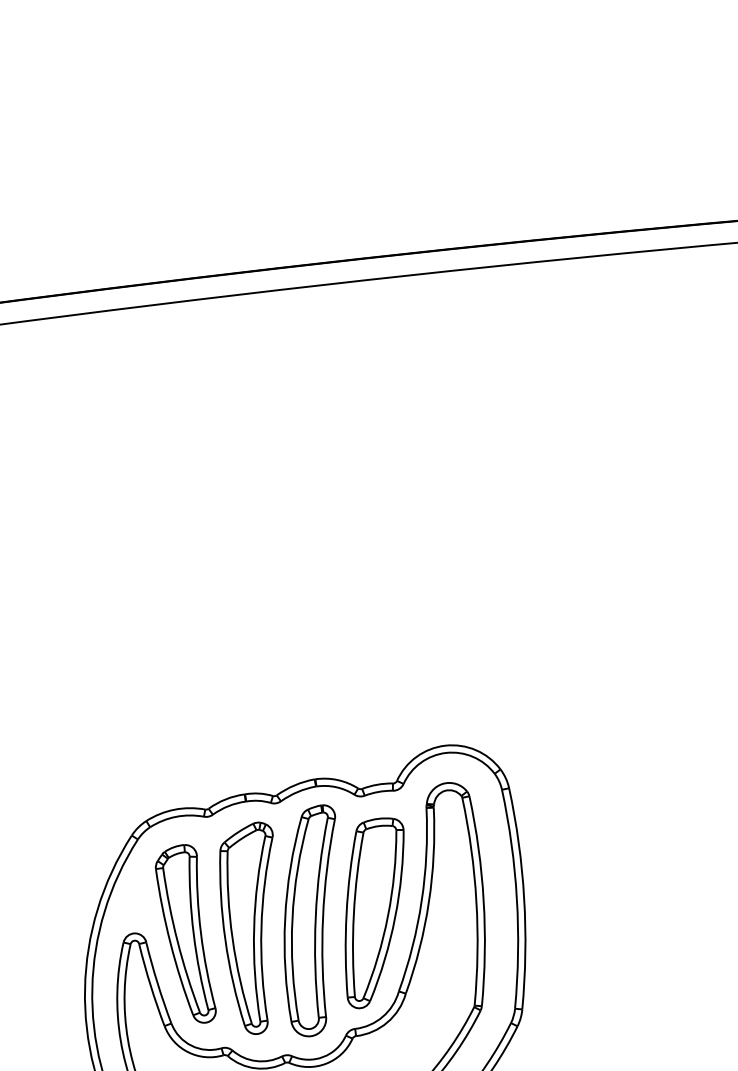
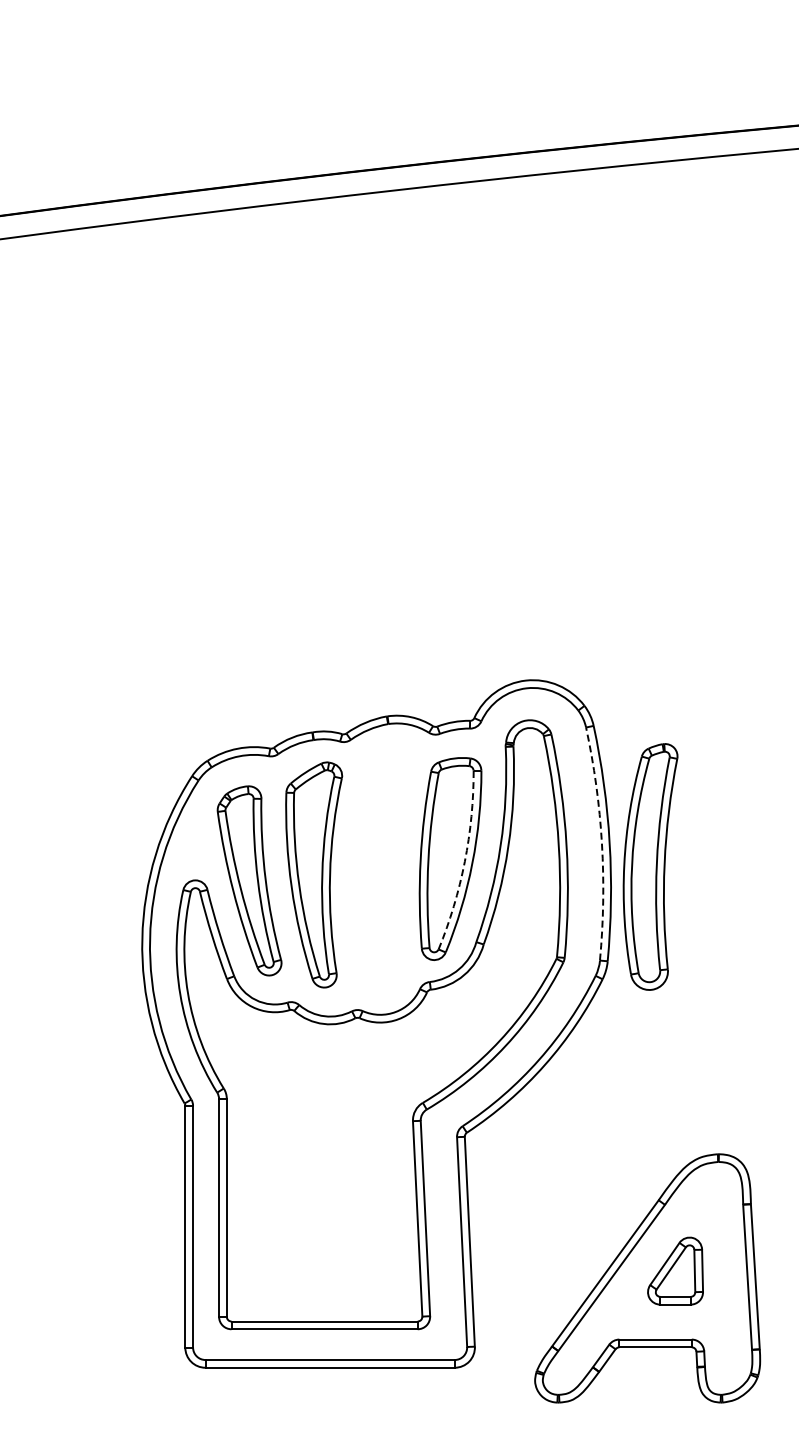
arc: (516, 898) -> (601, 843), solid -> dashed
arc: (387, 915) -> (464, 861), solid -> dashed
part: (309, 920) -> (650, 866), moved

